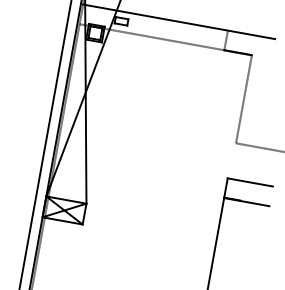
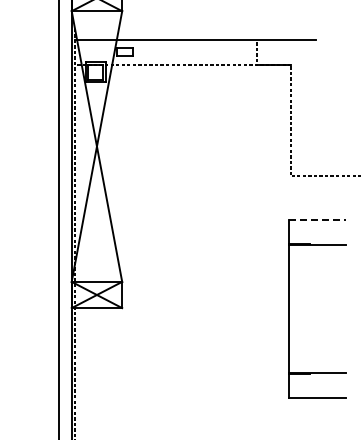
line: (250, 182) -> (317, 220), solid -> dashed

